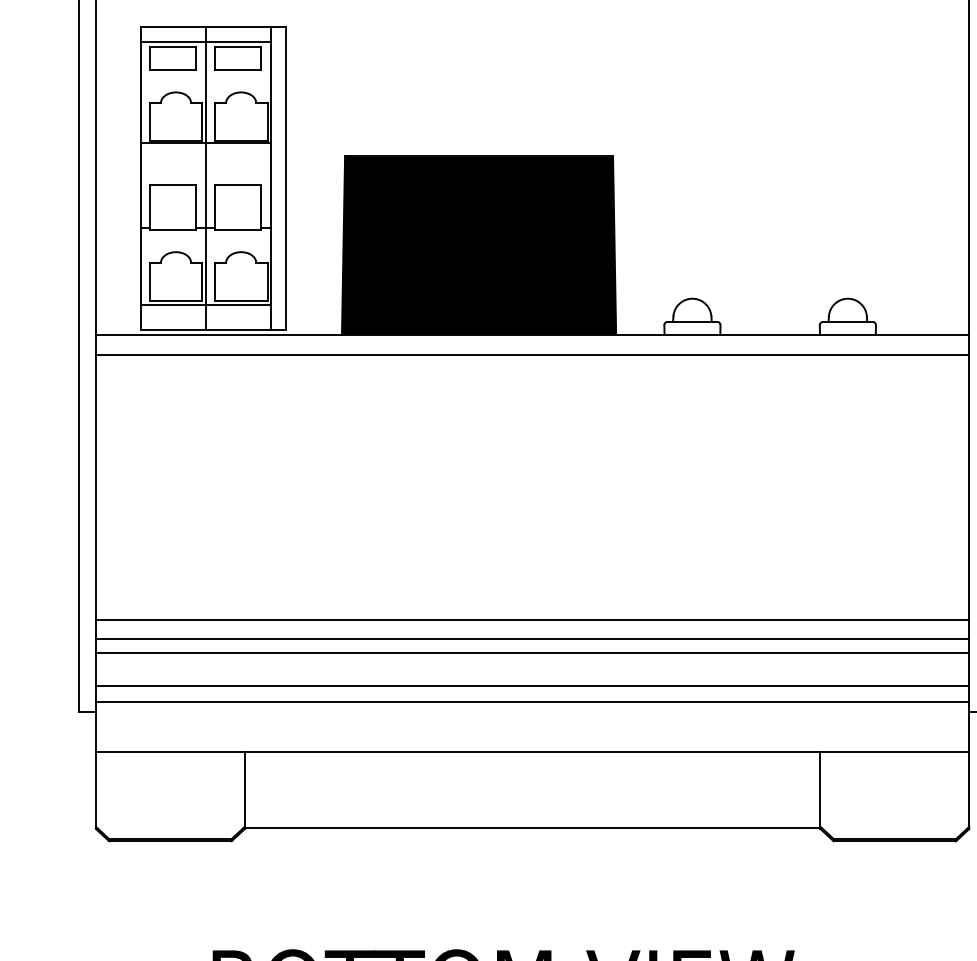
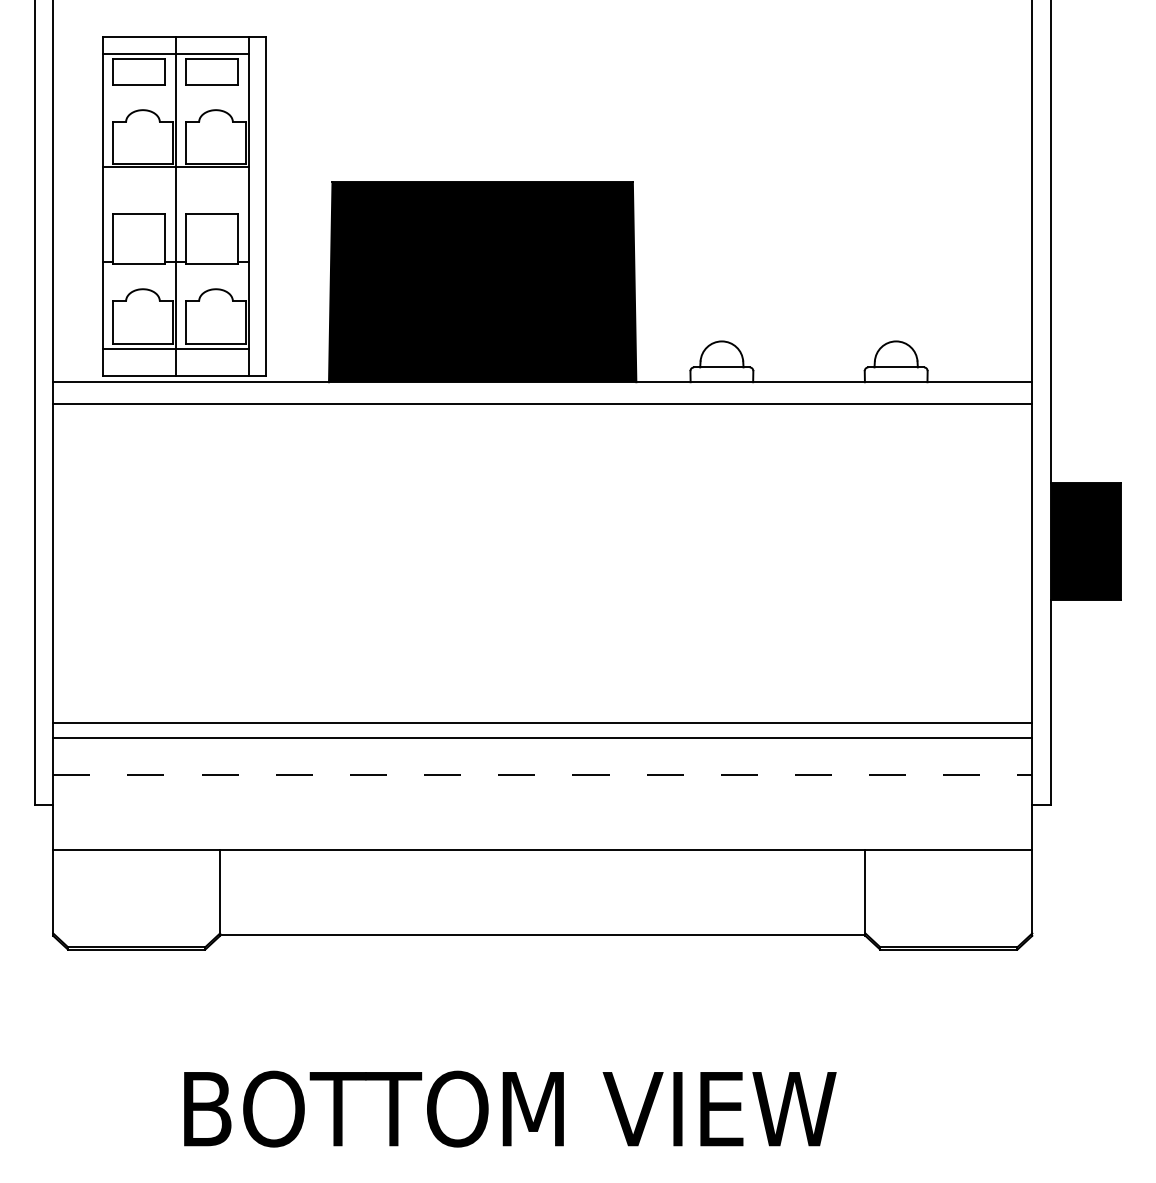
line: (532, 619) -> (542, 701), removed
line: (532, 685) -> (542, 775), solid -> dashed
line: (532, 701) -> (542, 793), removed

